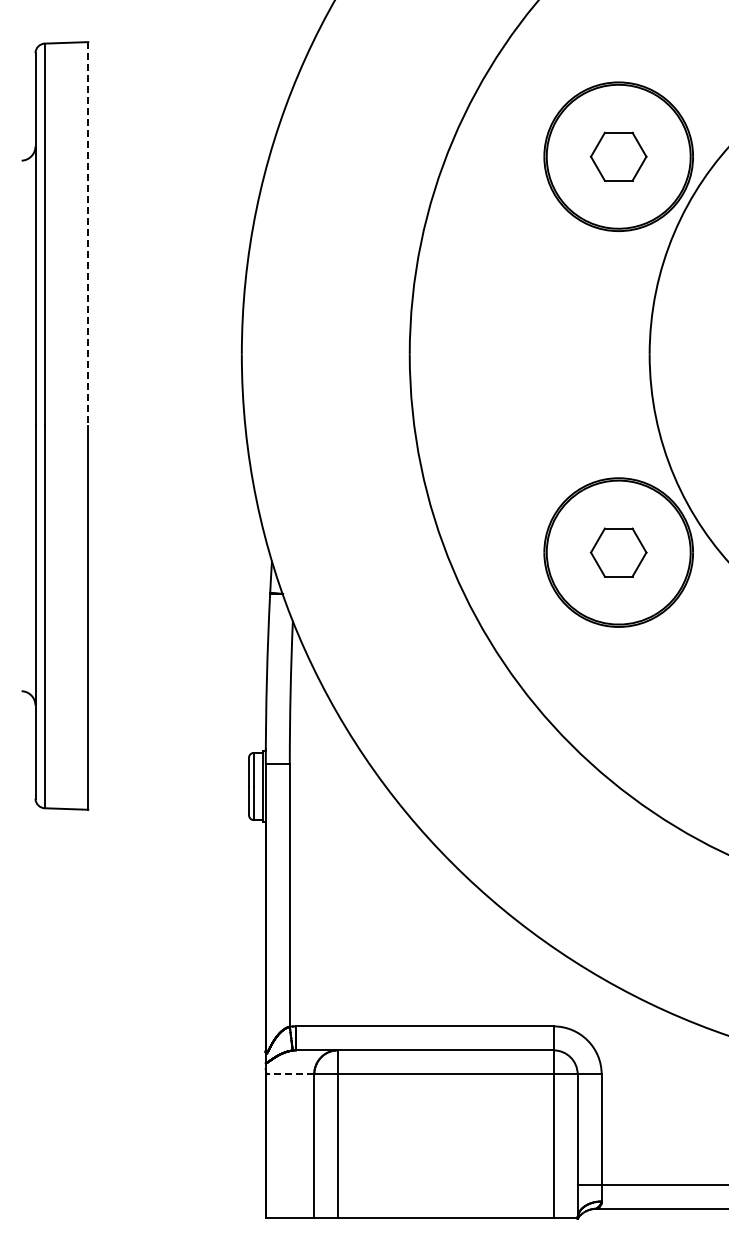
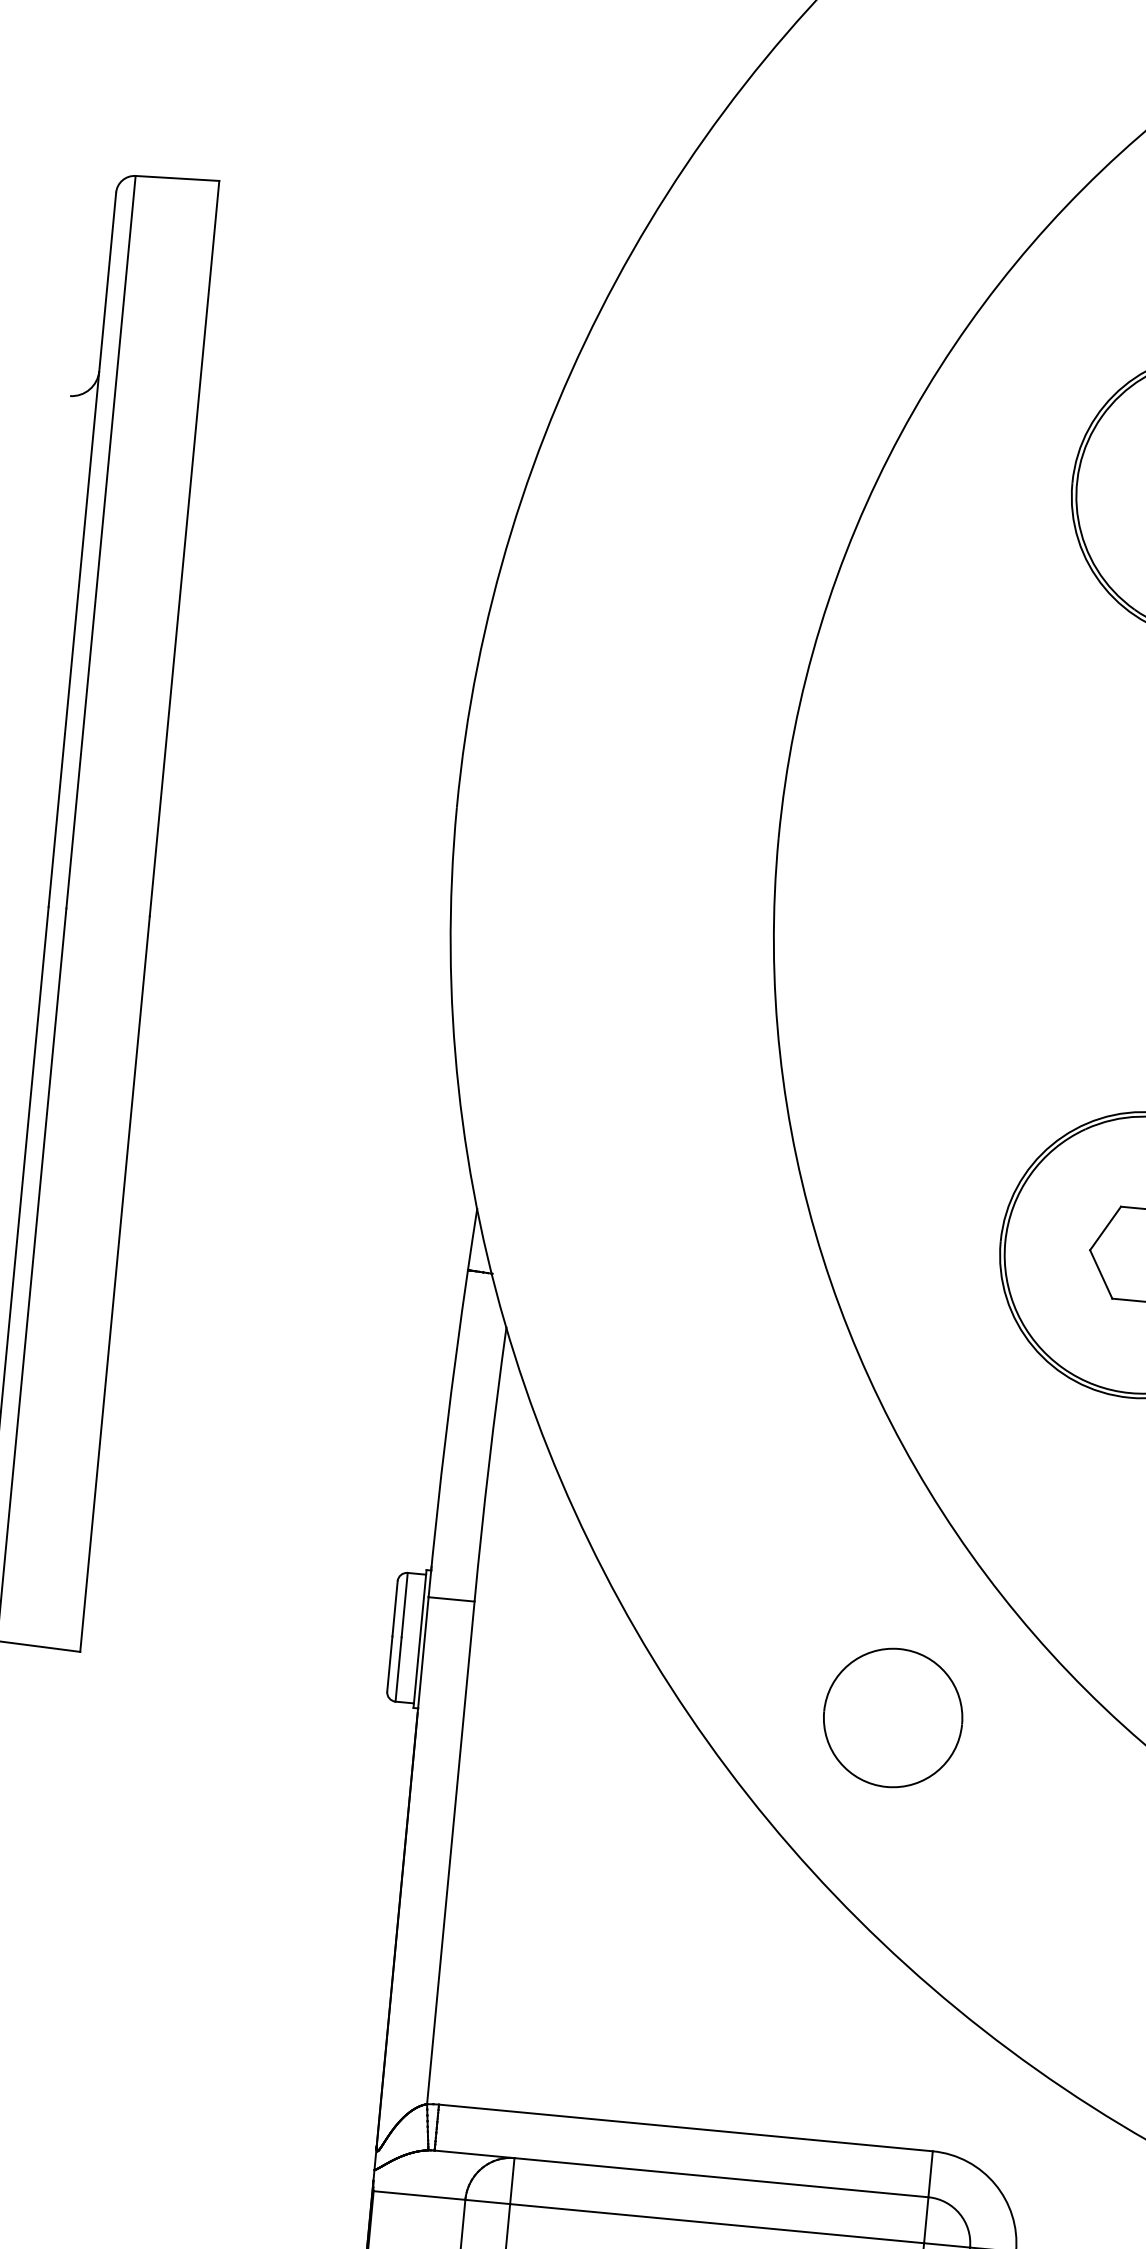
line: (88, 234) -> (184, 549), dashed -> solid
part: (511, 804) -> (892, 1718), added
line: (290, 1074) -> (419, 2195), dashed -> solid

